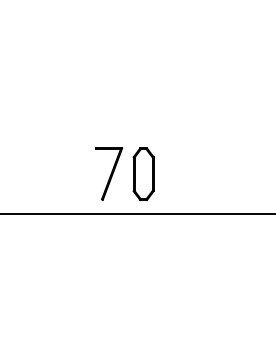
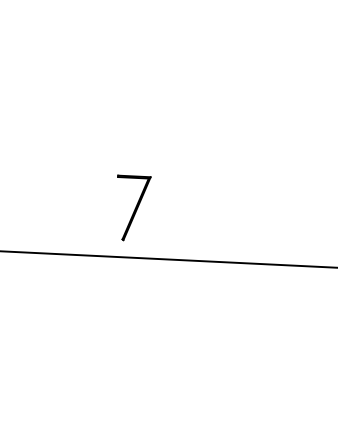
part: (143, 174) -> (175, 211), removed

